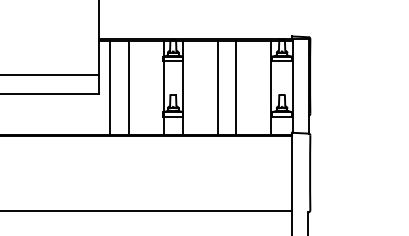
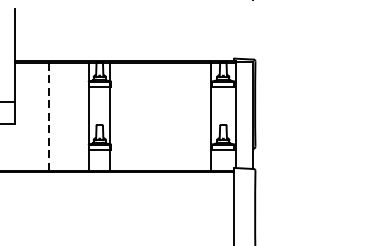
line: (110, 87) -> (28, 116), removed
line: (128, 87) -> (48, 116), solid -> dashed
line: (217, 87) -> (150, 116), removed
line: (236, 87) -> (171, 116), removed

